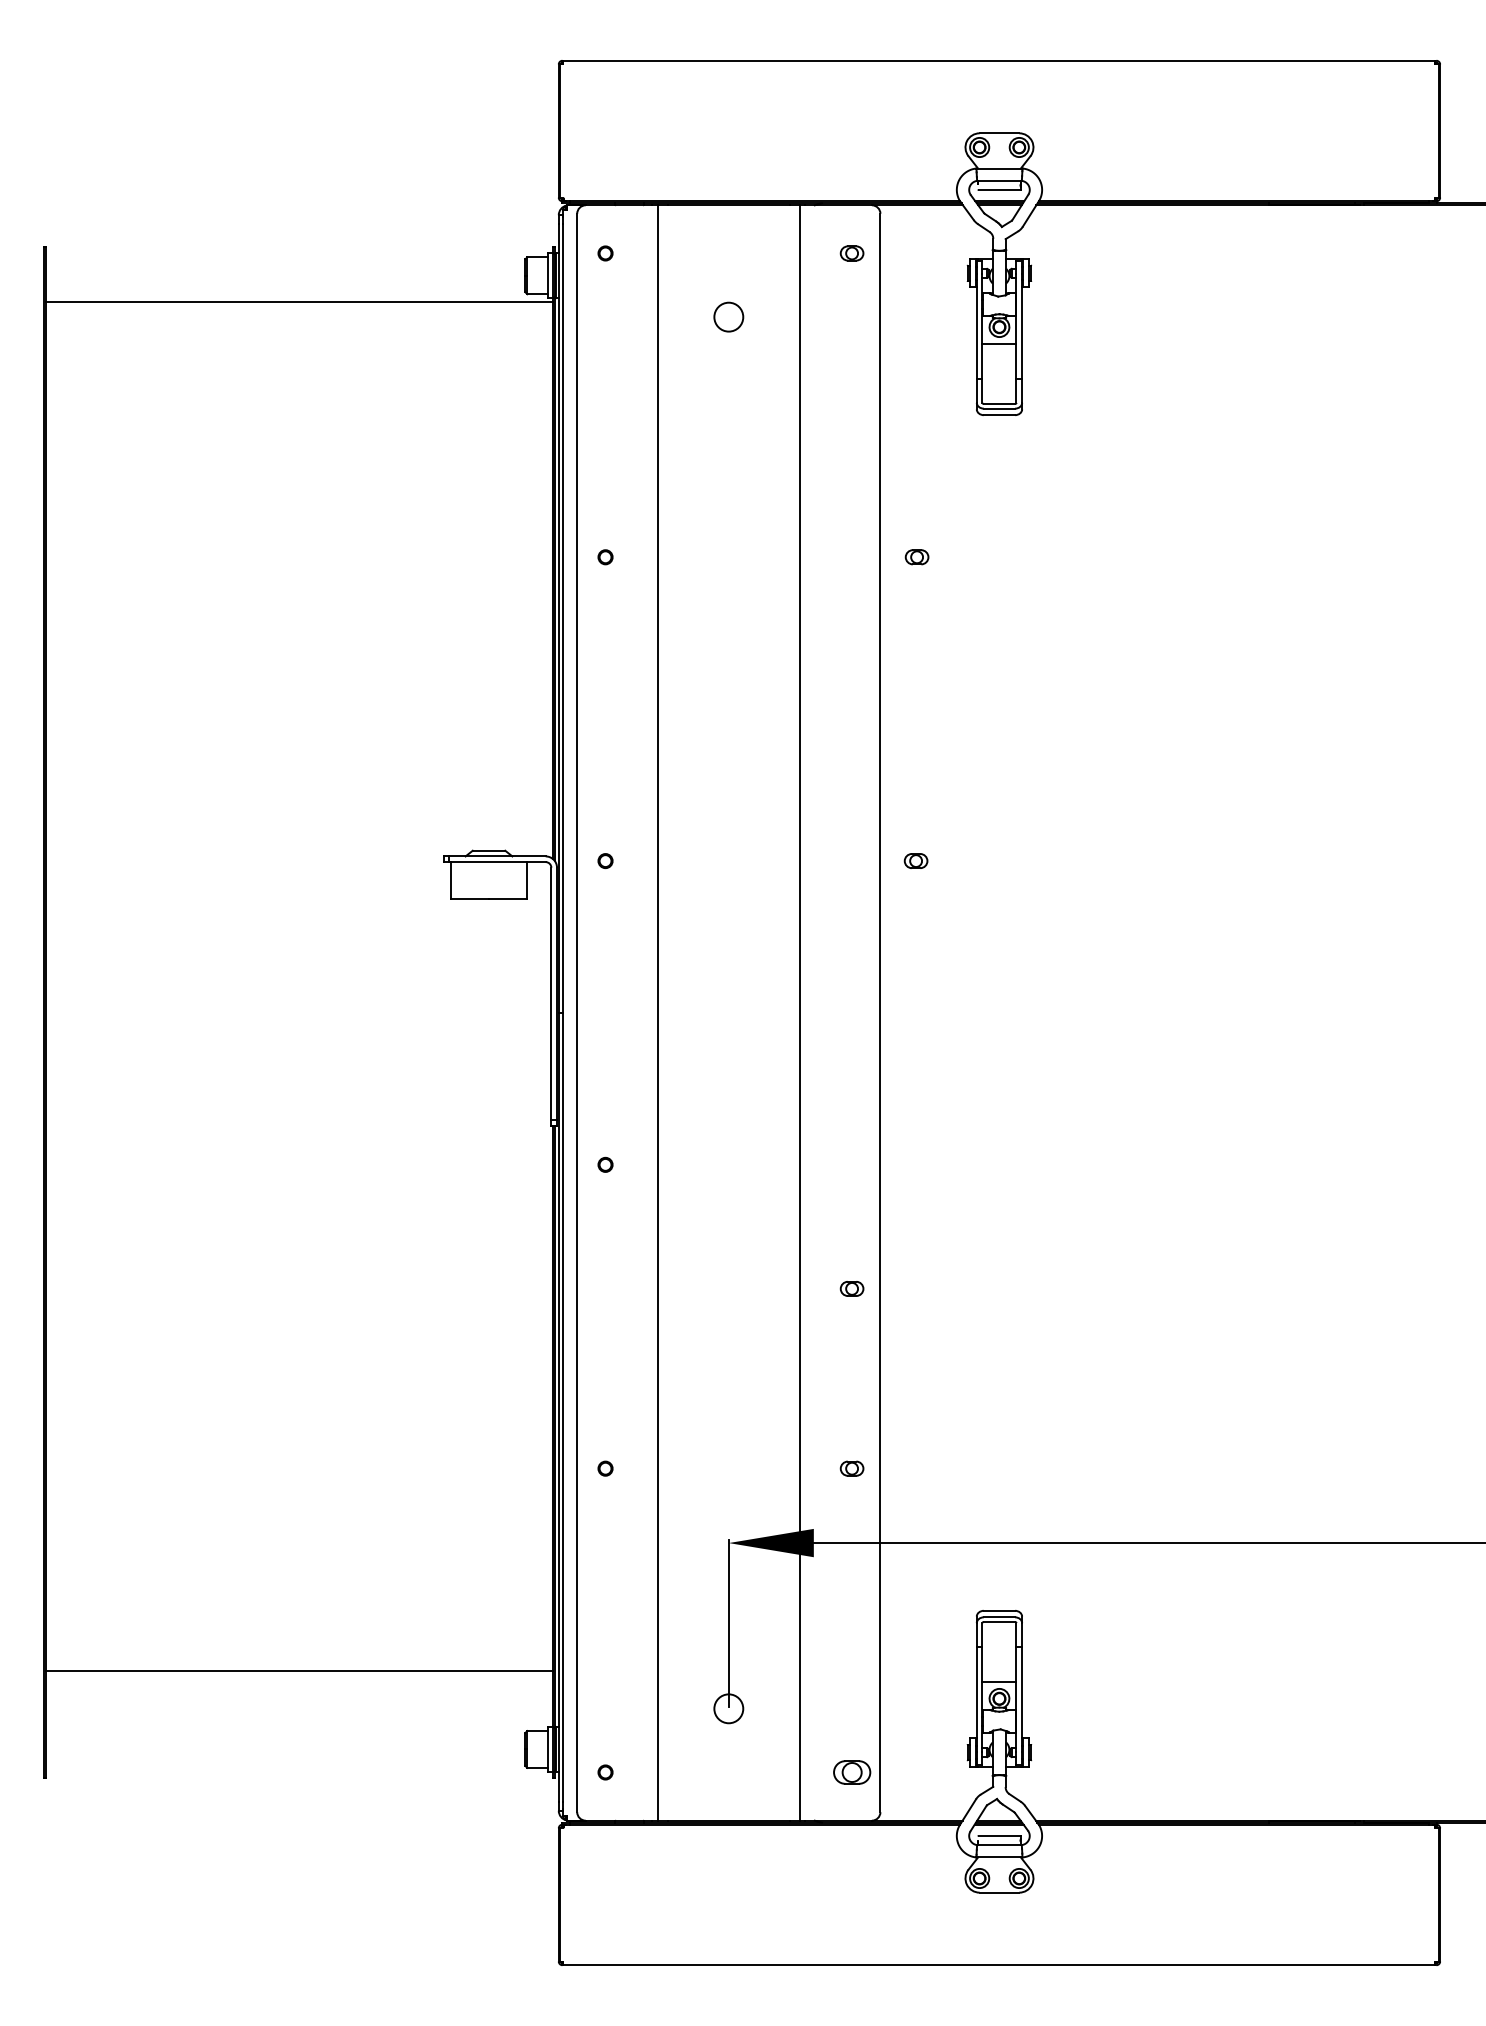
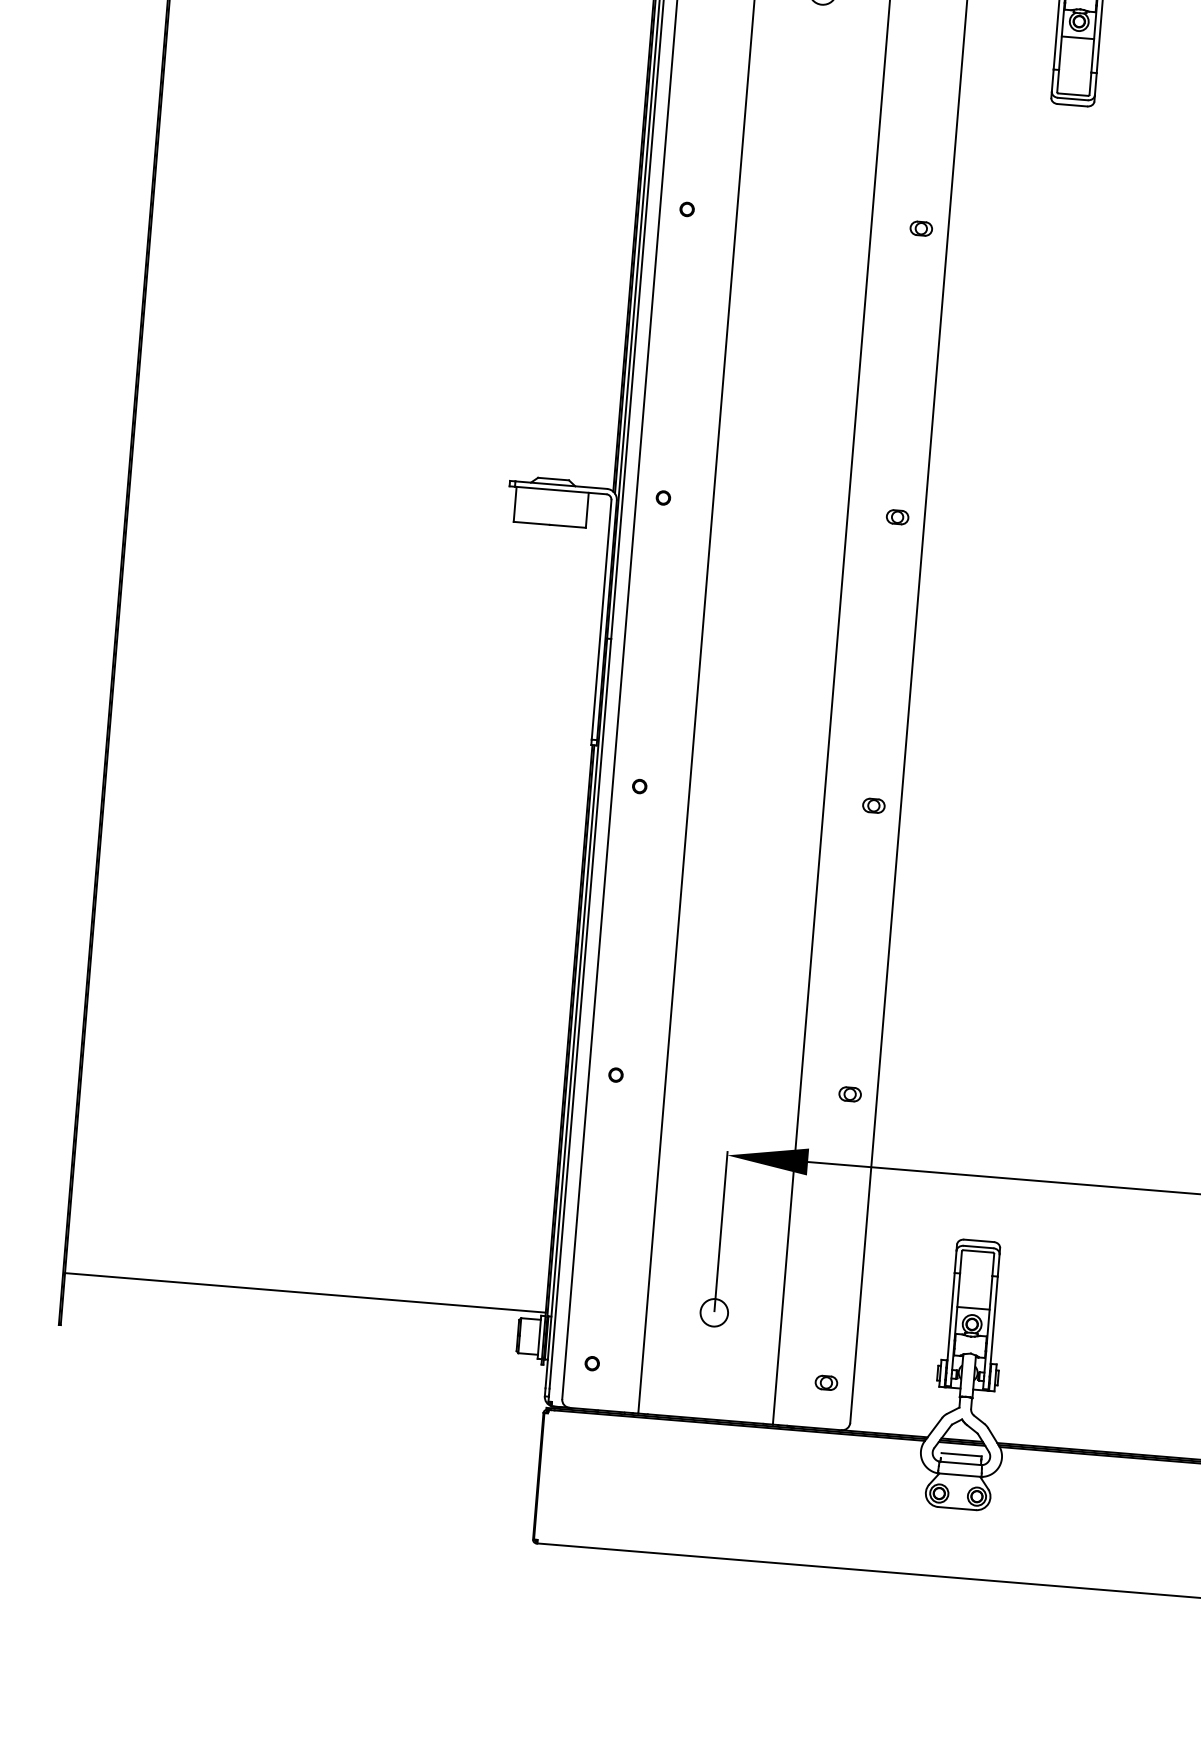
part: (916, 557) -> (920, 228), moved
part: (915, 860) -> (897, 516), moved
part: (851, 1288) -> (873, 805), moved
line: (299, 1671) -> (305, 1293), moved
part: (851, 1772) -> (825, 1382), size x0.62

